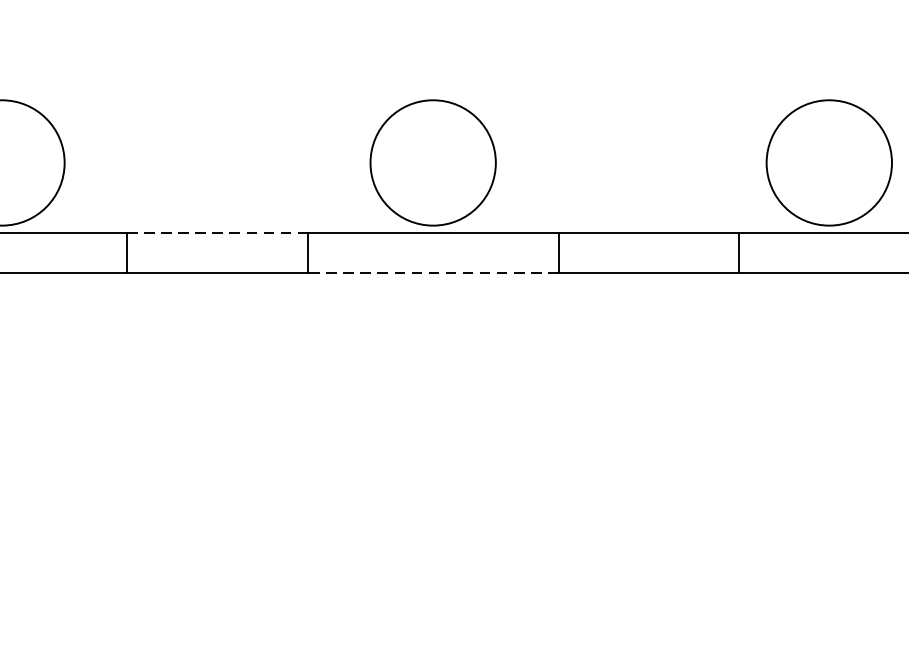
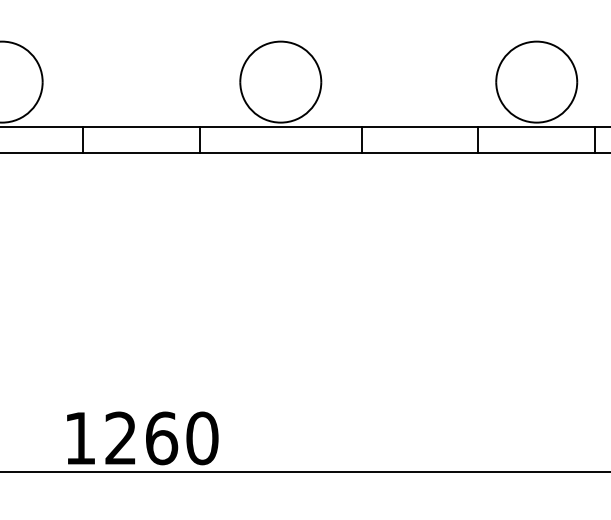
line: (217, 233) -> (141, 127), dashed -> solid
line: (432, 273) -> (280, 153), dashed -> solid

